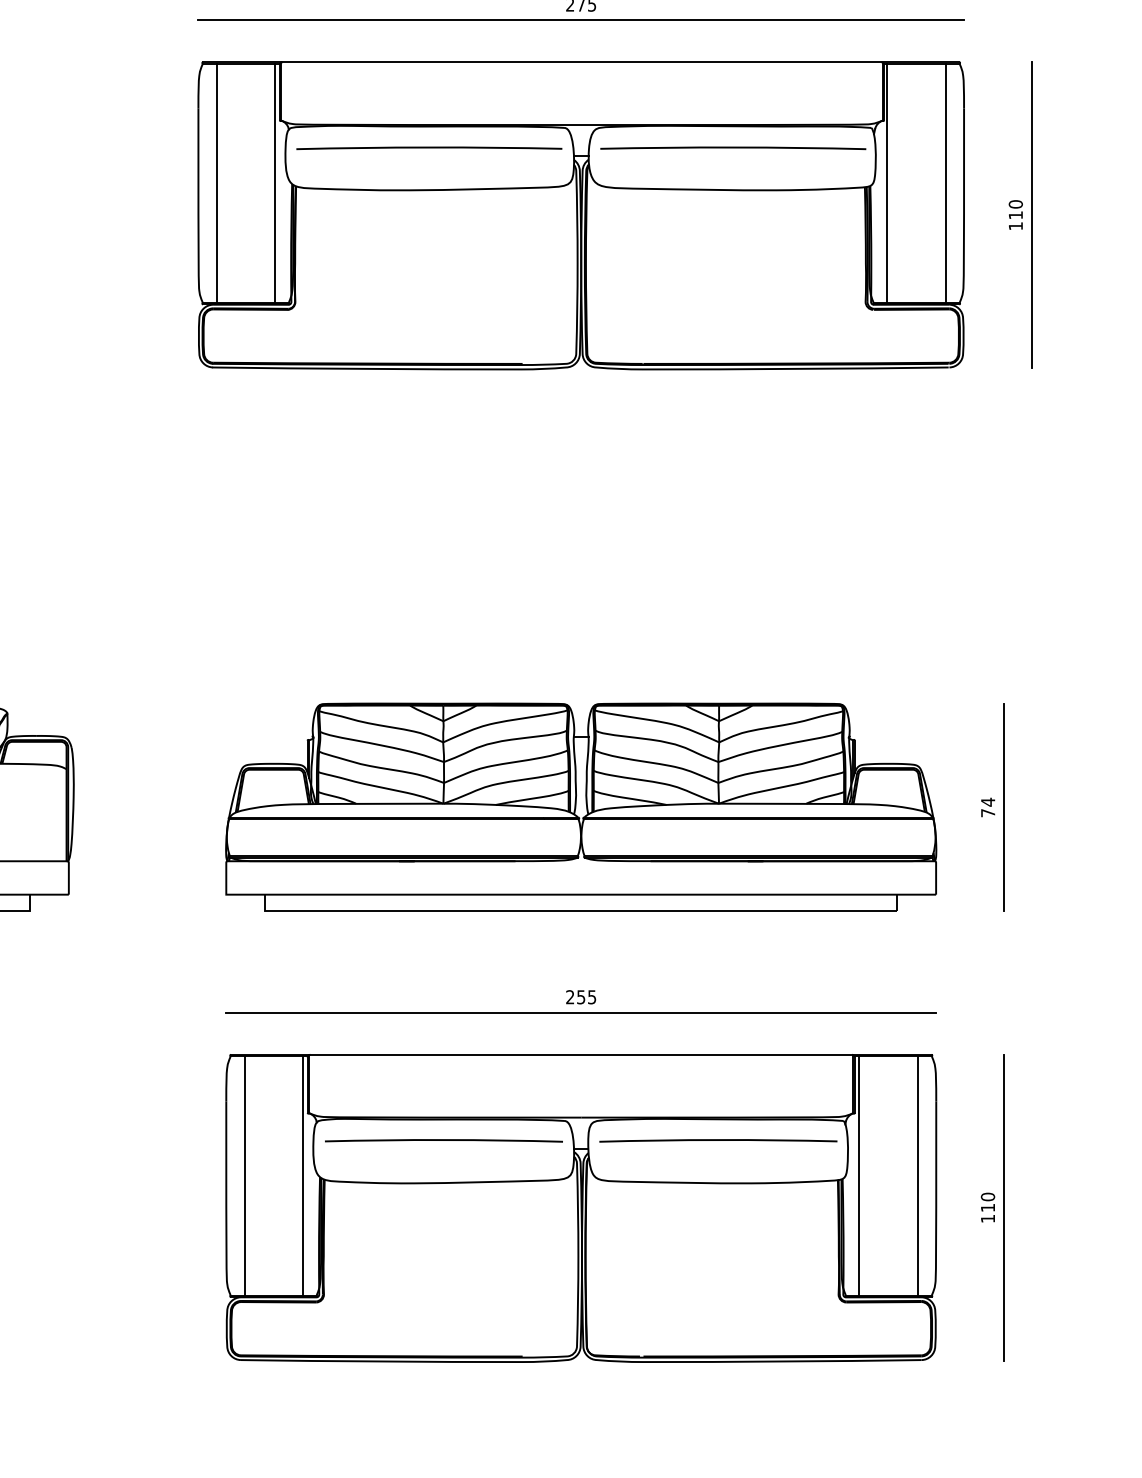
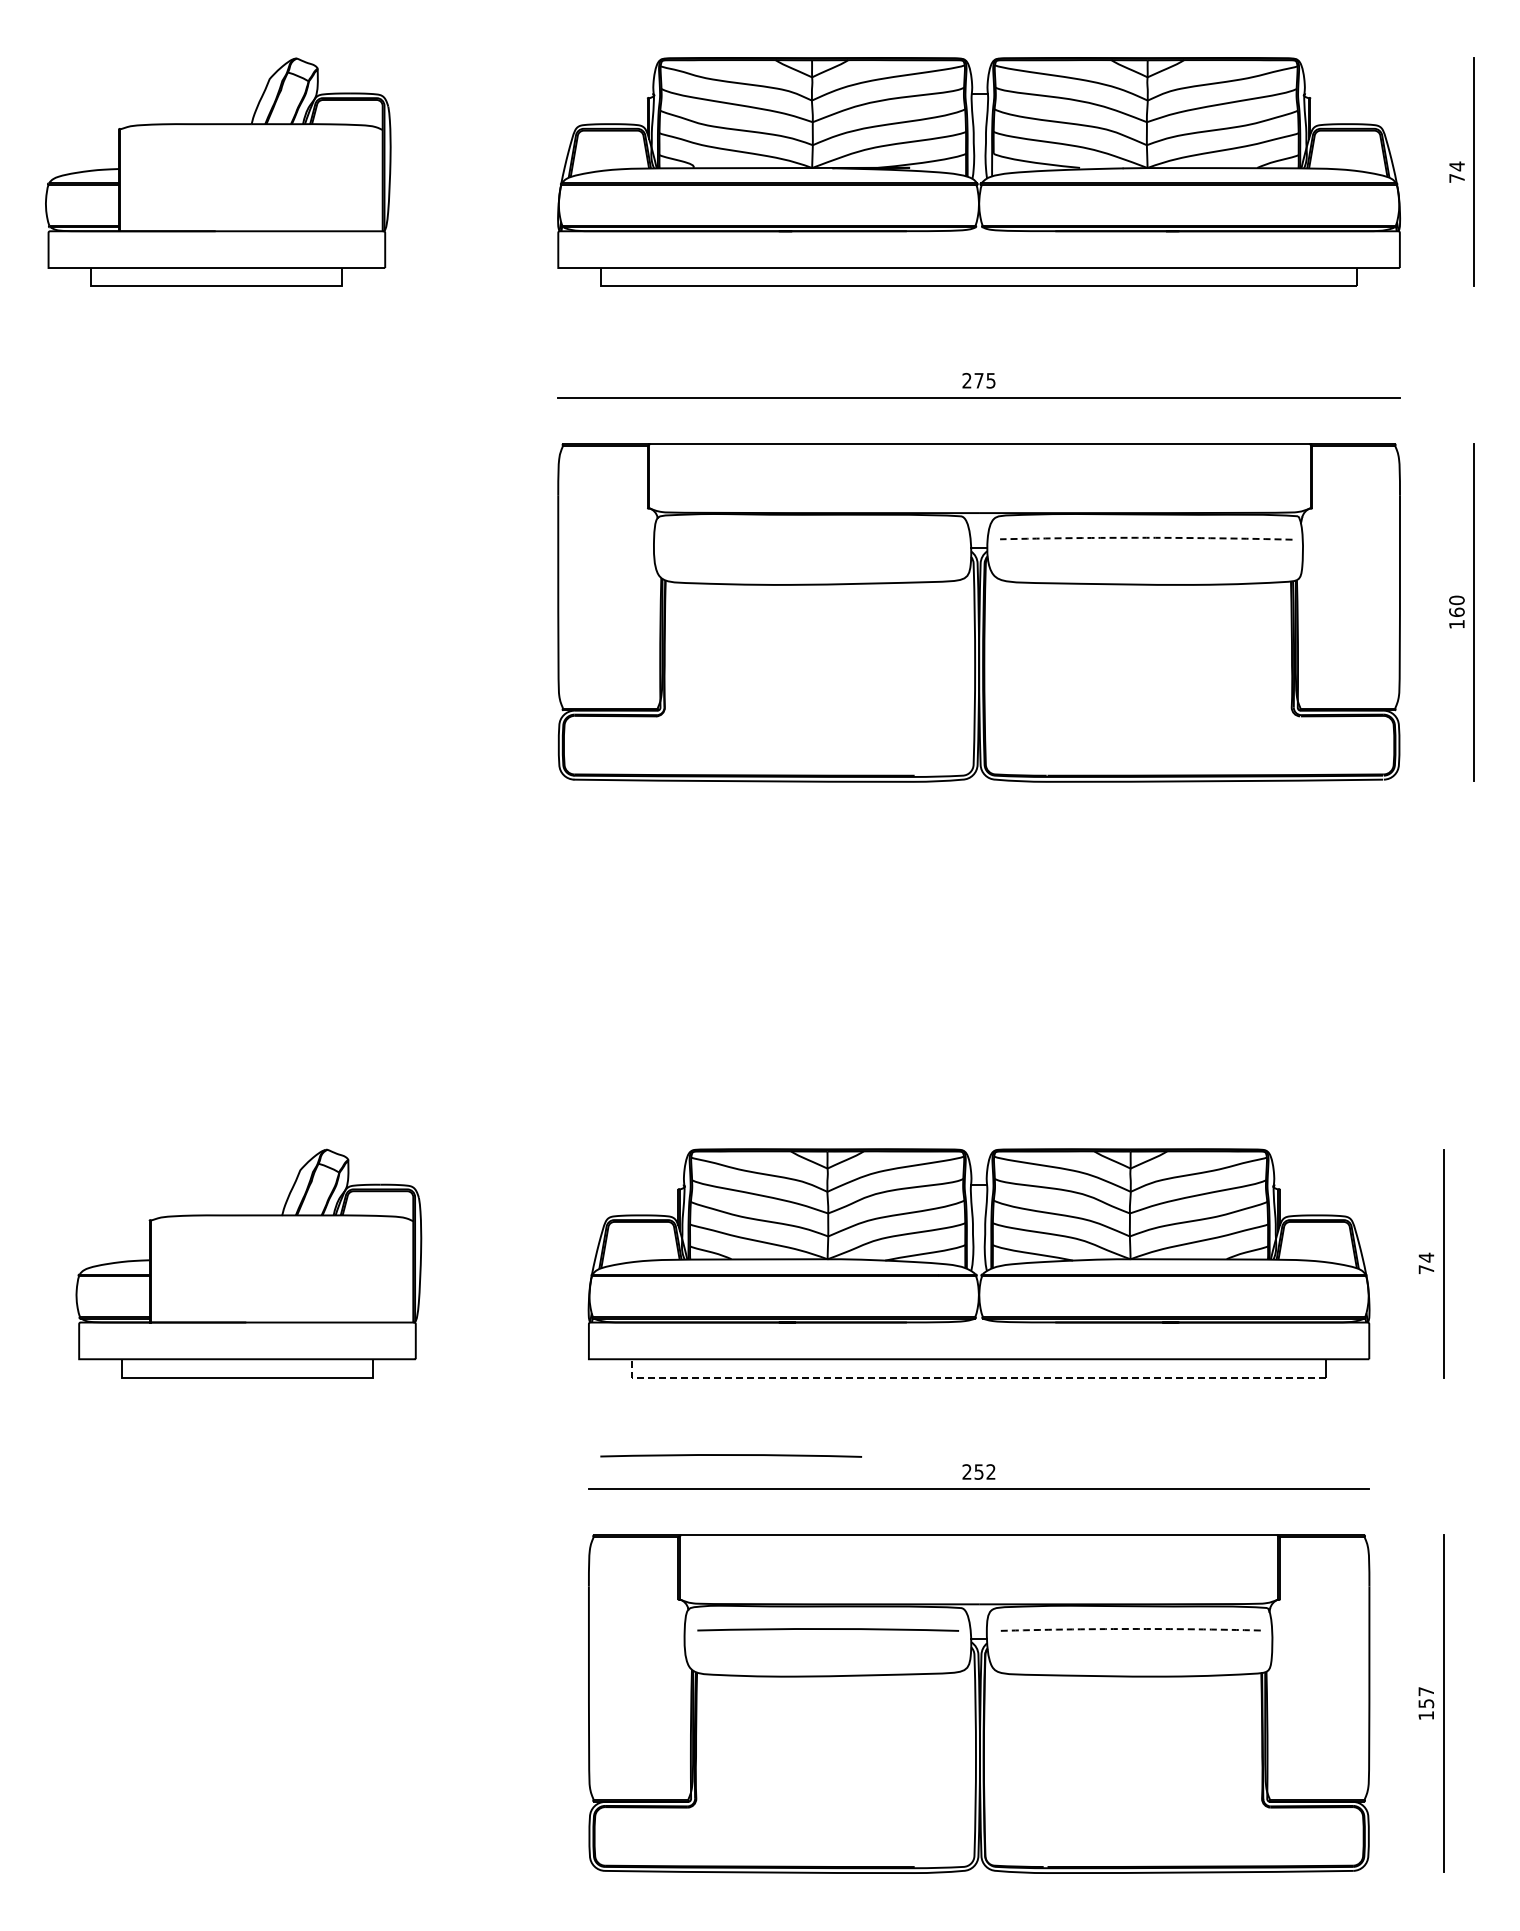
arc: (733, 147) -> (1146, 537), solid -> dashed
arc: (429, 148) -> (812, 538), removed
line: (216, 182) -> (578, 576), removed
line: (275, 182) -> (642, 576), removed
line: (887, 182) -> (1315, 576), removed
line: (945, 182) -> (1379, 576), removed
text: (1015, 214) -> (1456, 611), 110 -> 160
line: (571, 911) -> (968, 1377), solid -> dashed
arc: (356, 982) -> (731, 1455), added
text: (591, 996) -> (990, 1471), 255 -> 252
arc: (718, 1139) -> (1129, 1628), solid -> dashed
line: (245, 1175) -> (609, 1668), removed
line: (303, 1175) -> (673, 1668), removed
line: (859, 1175) -> (1284, 1668), removed
line: (918, 1175) -> (1349, 1668), removed
text: (988, 1202) -> (1426, 1697), 110 -> 157

